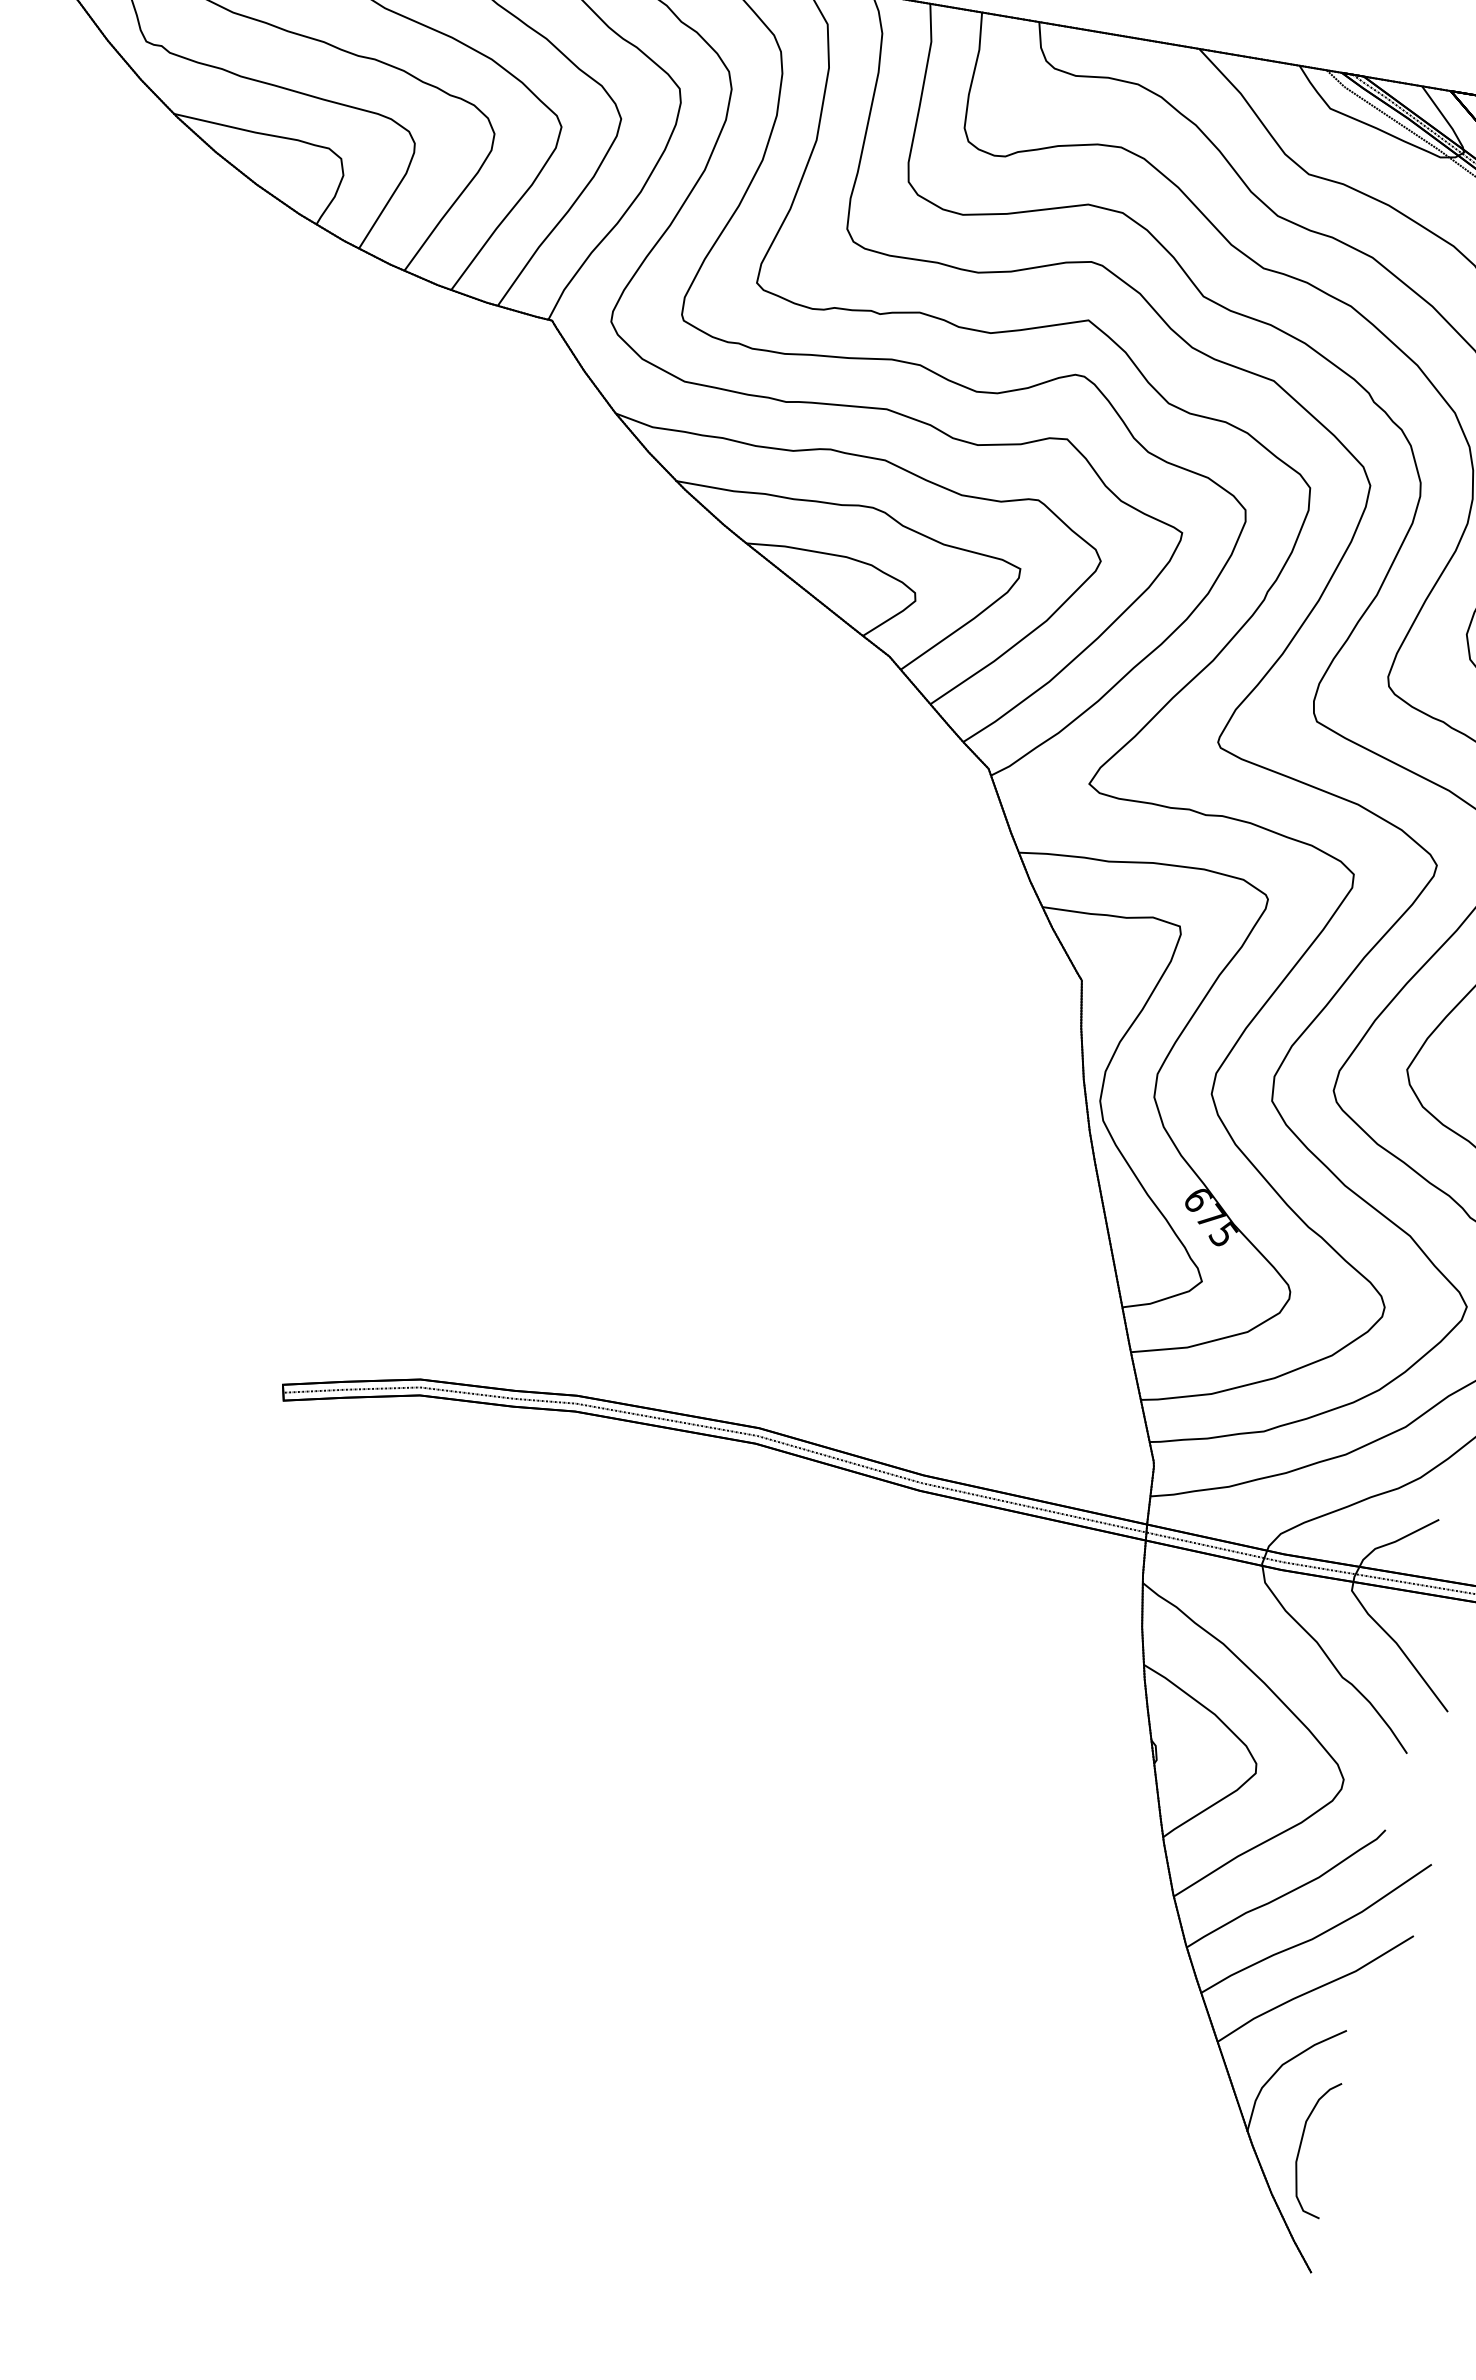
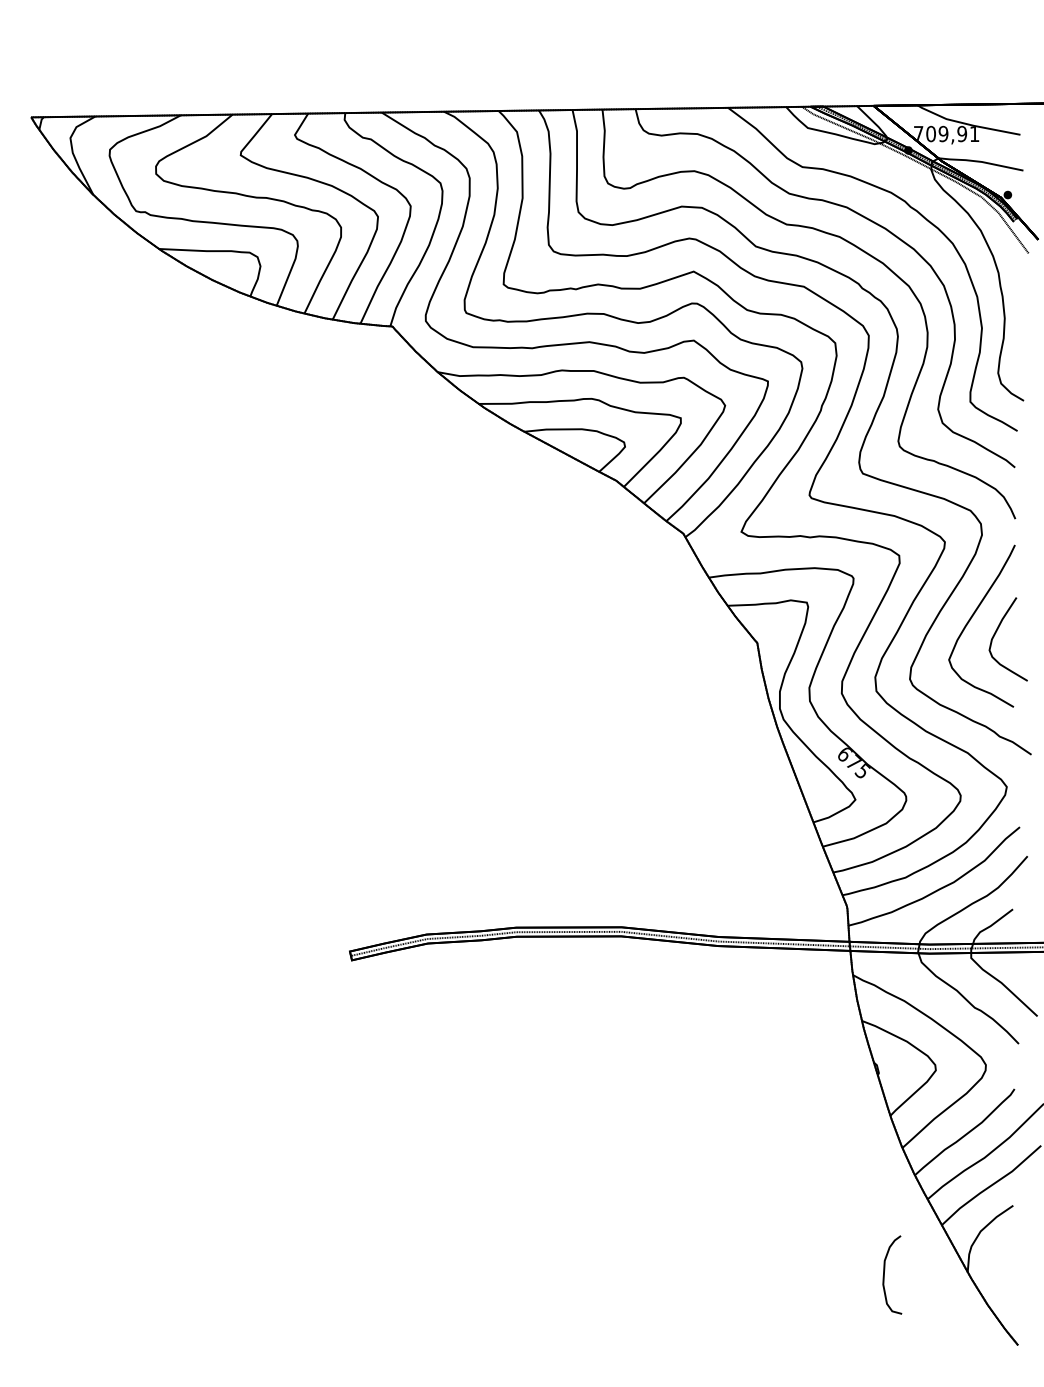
part: (1301, 2145) -> (884, 1274), moved

